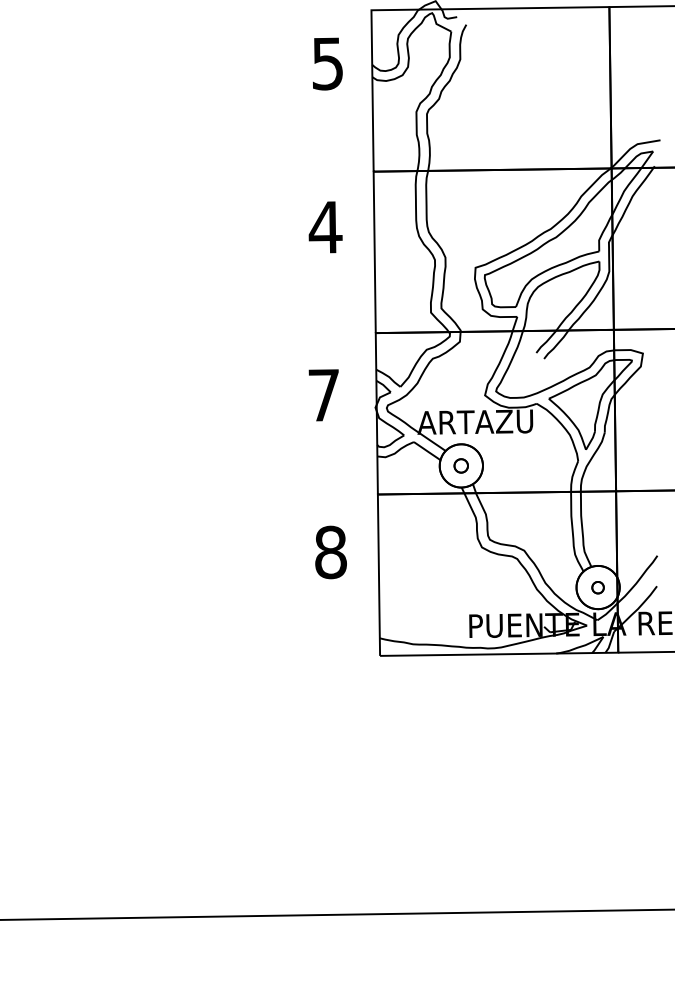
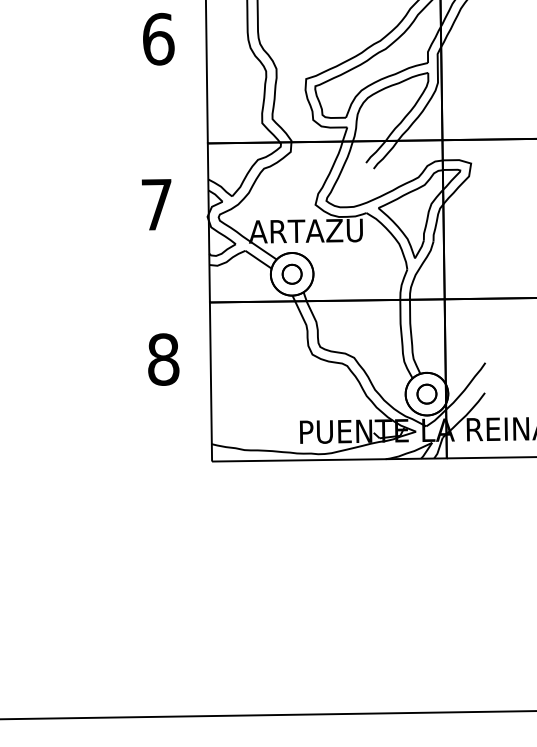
text: (325, 227) -> (158, 39), 4 -> 6
part: (460, 465) -> (291, 273), size x1.43
part: (597, 587) -> (426, 394), size x1.67

